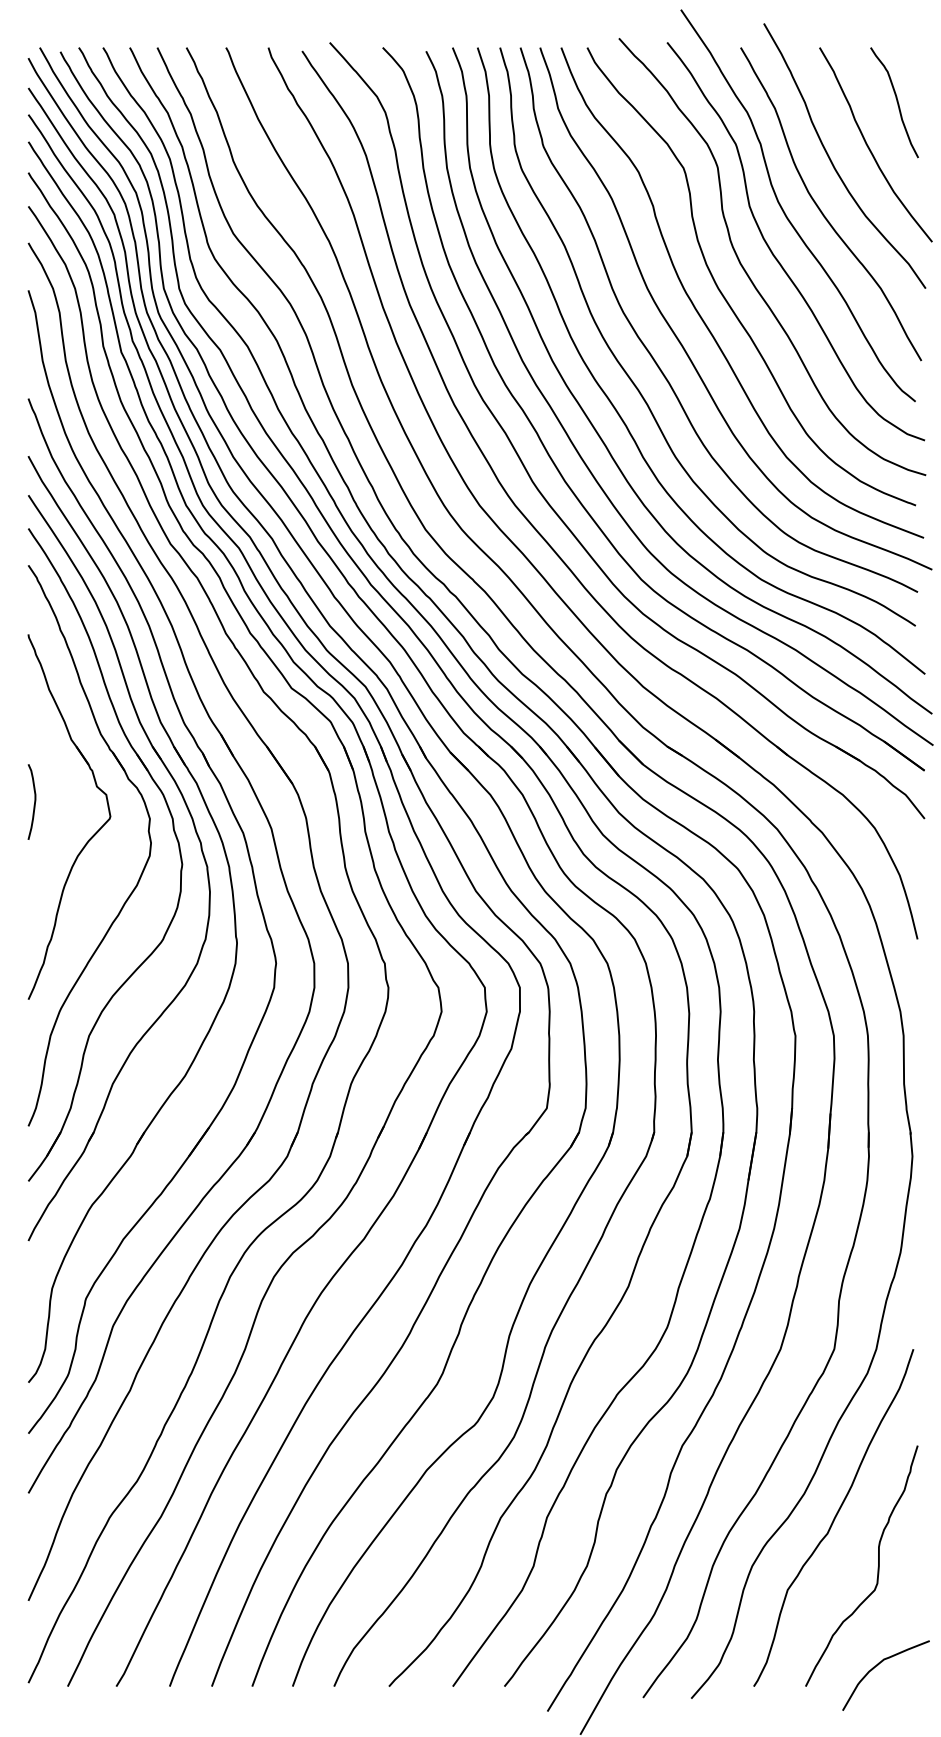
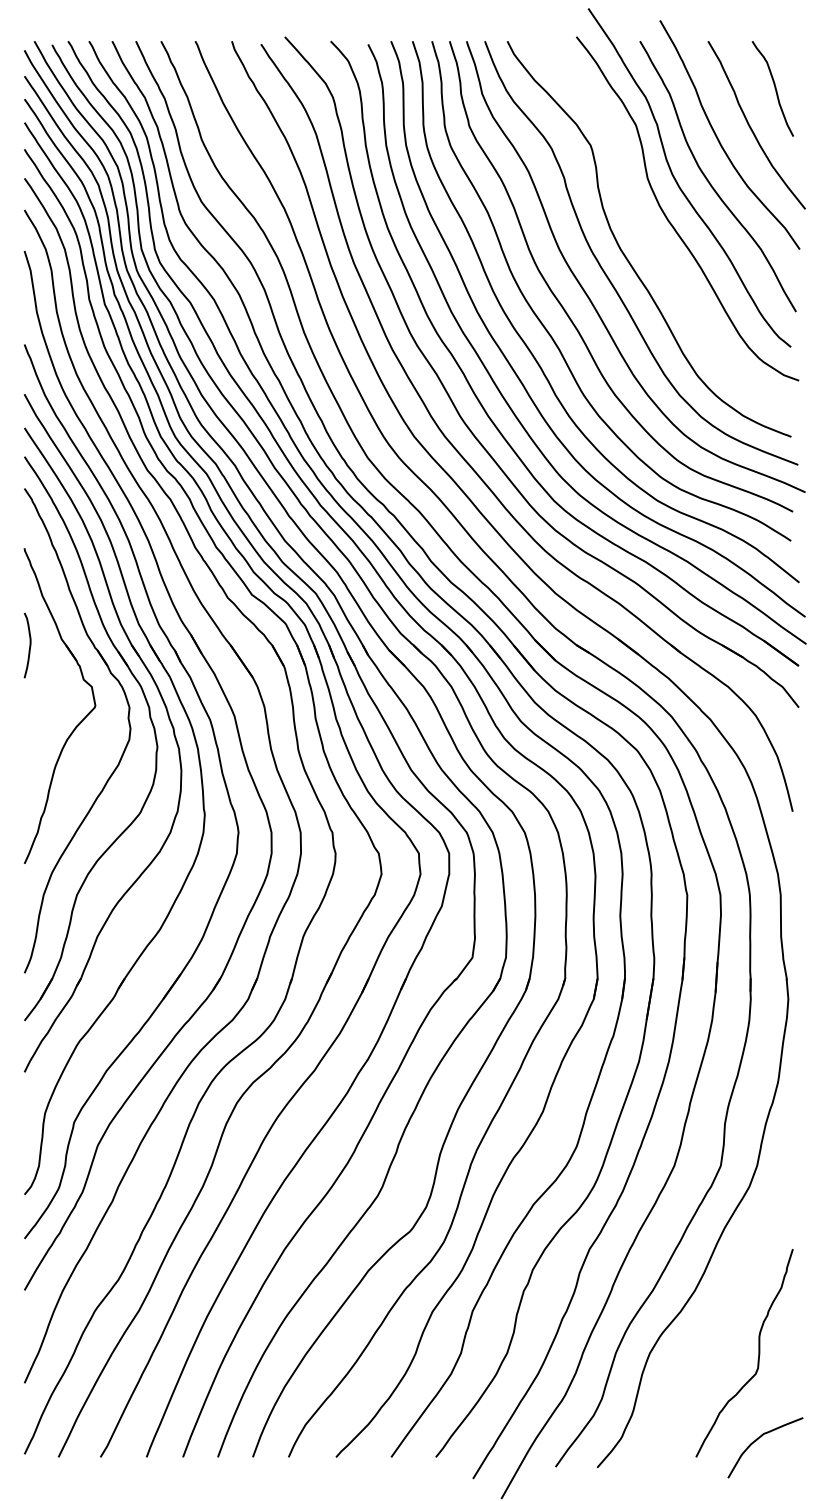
curve: (747, 272) -> (645, 235), removed
curve: (34, 801) -> (29, 645), moved
curve: (834, 1517) -> (720, 1311), removed

